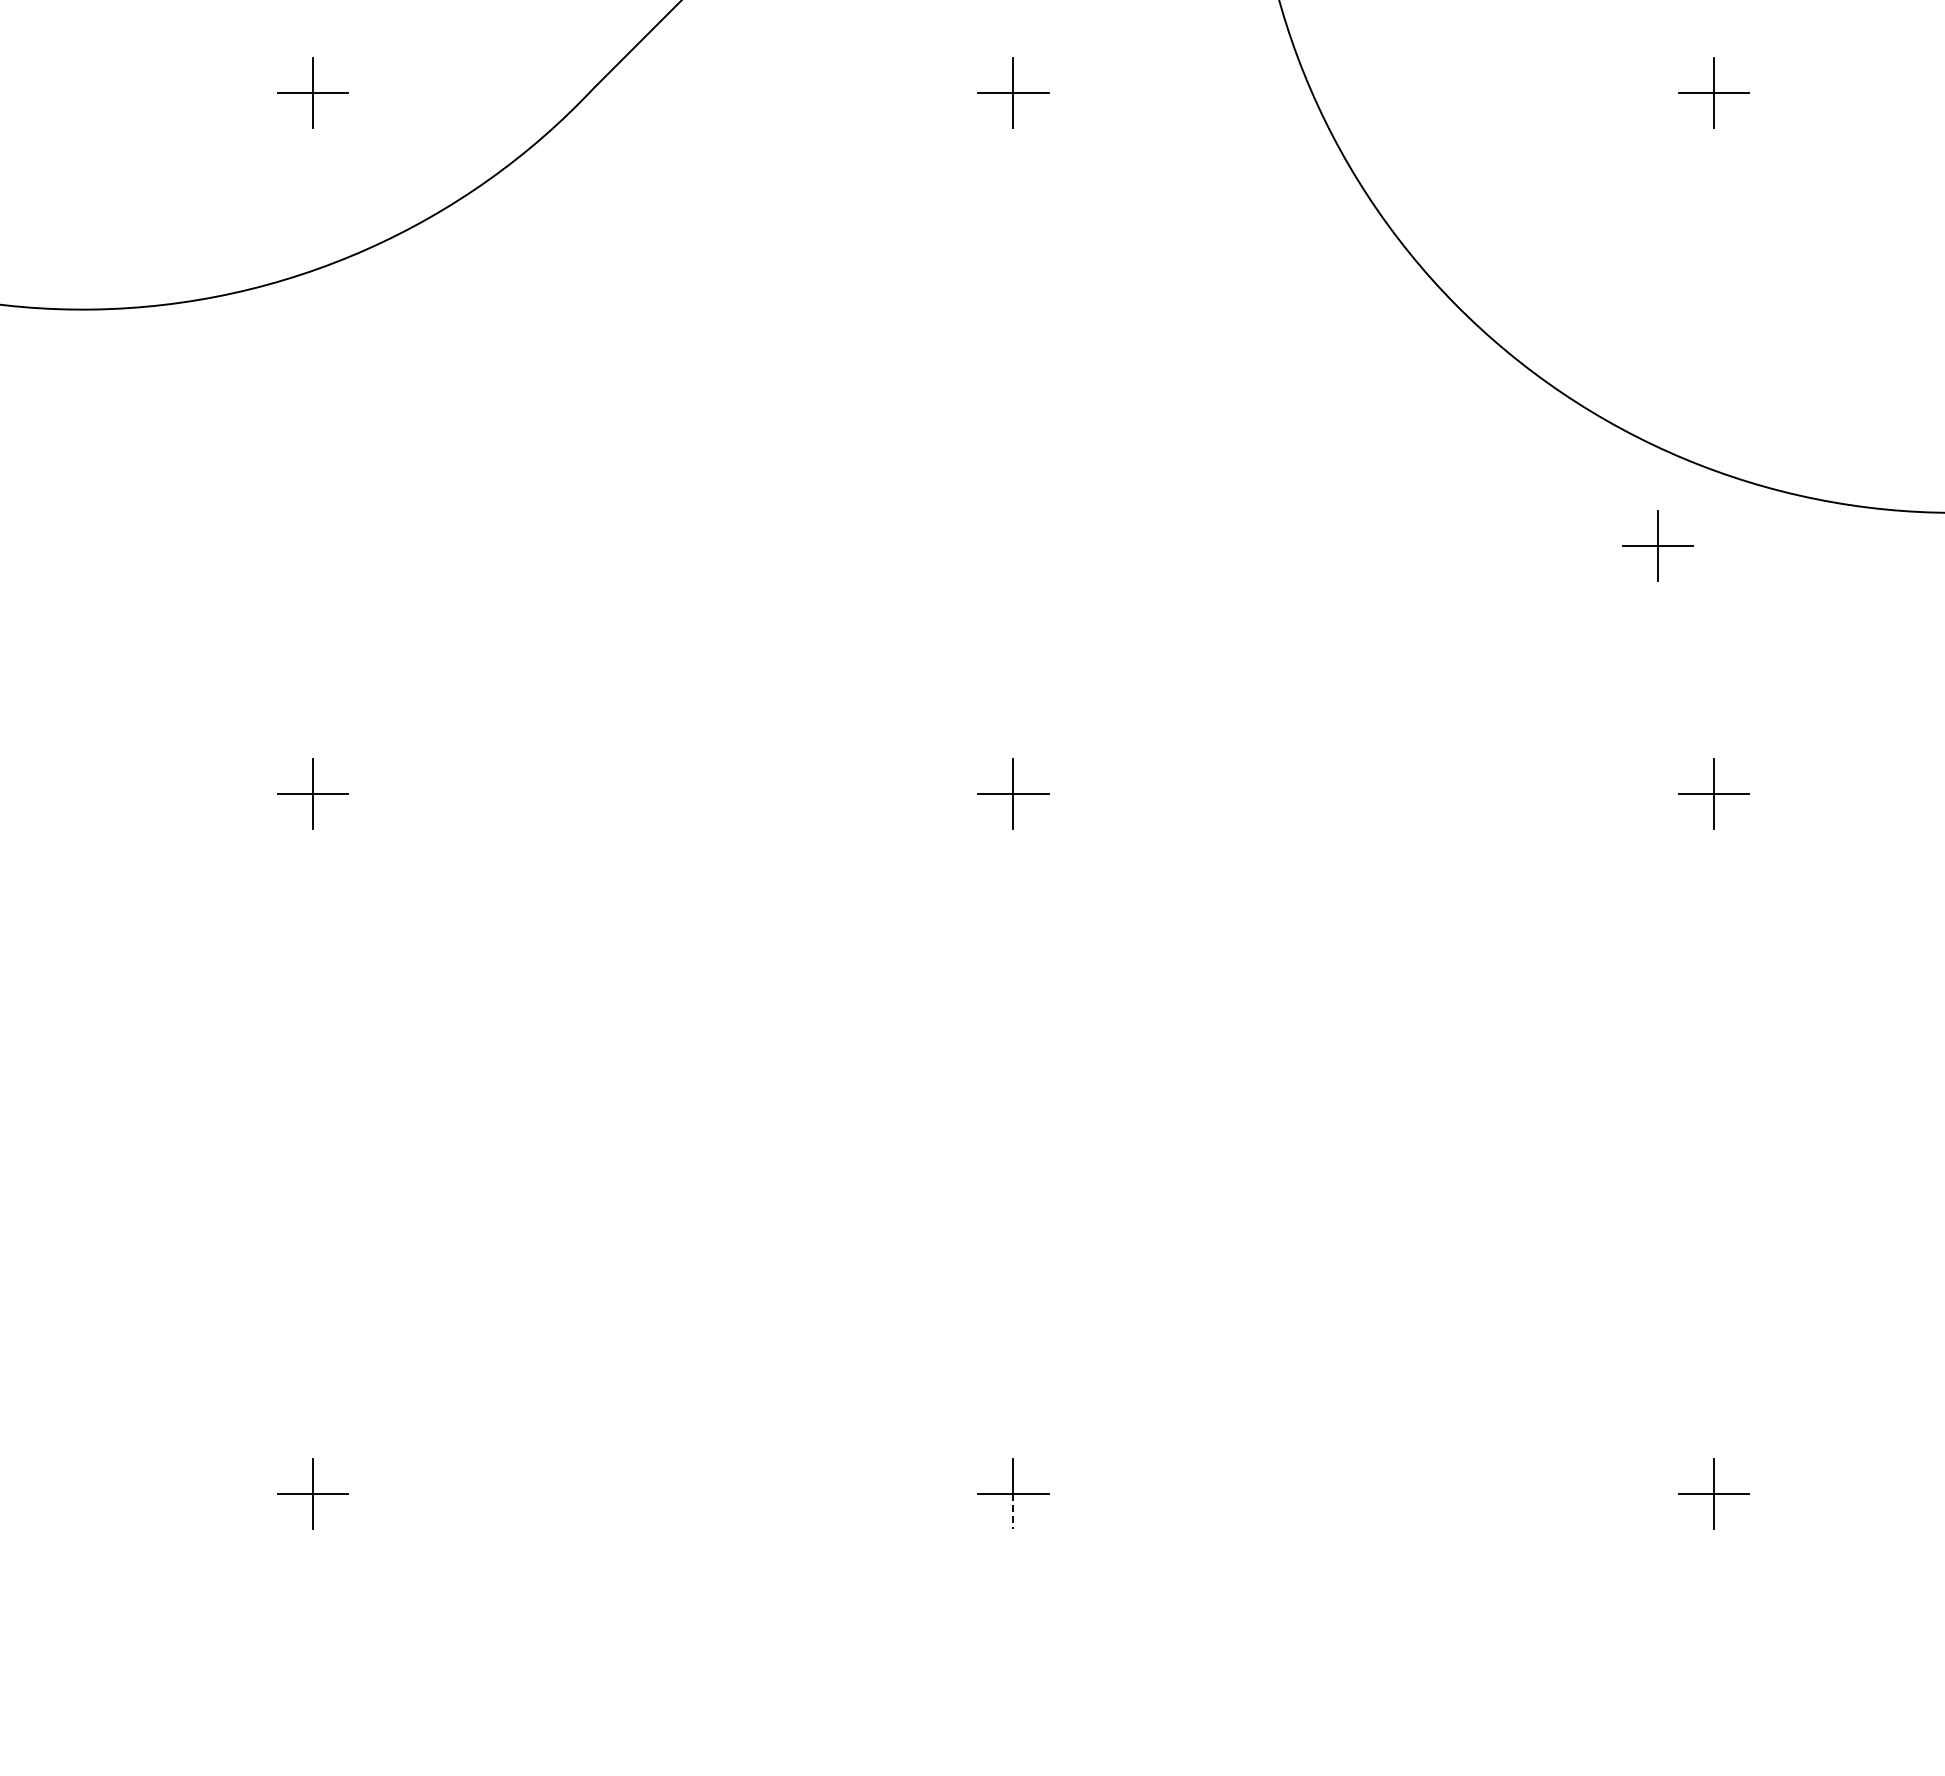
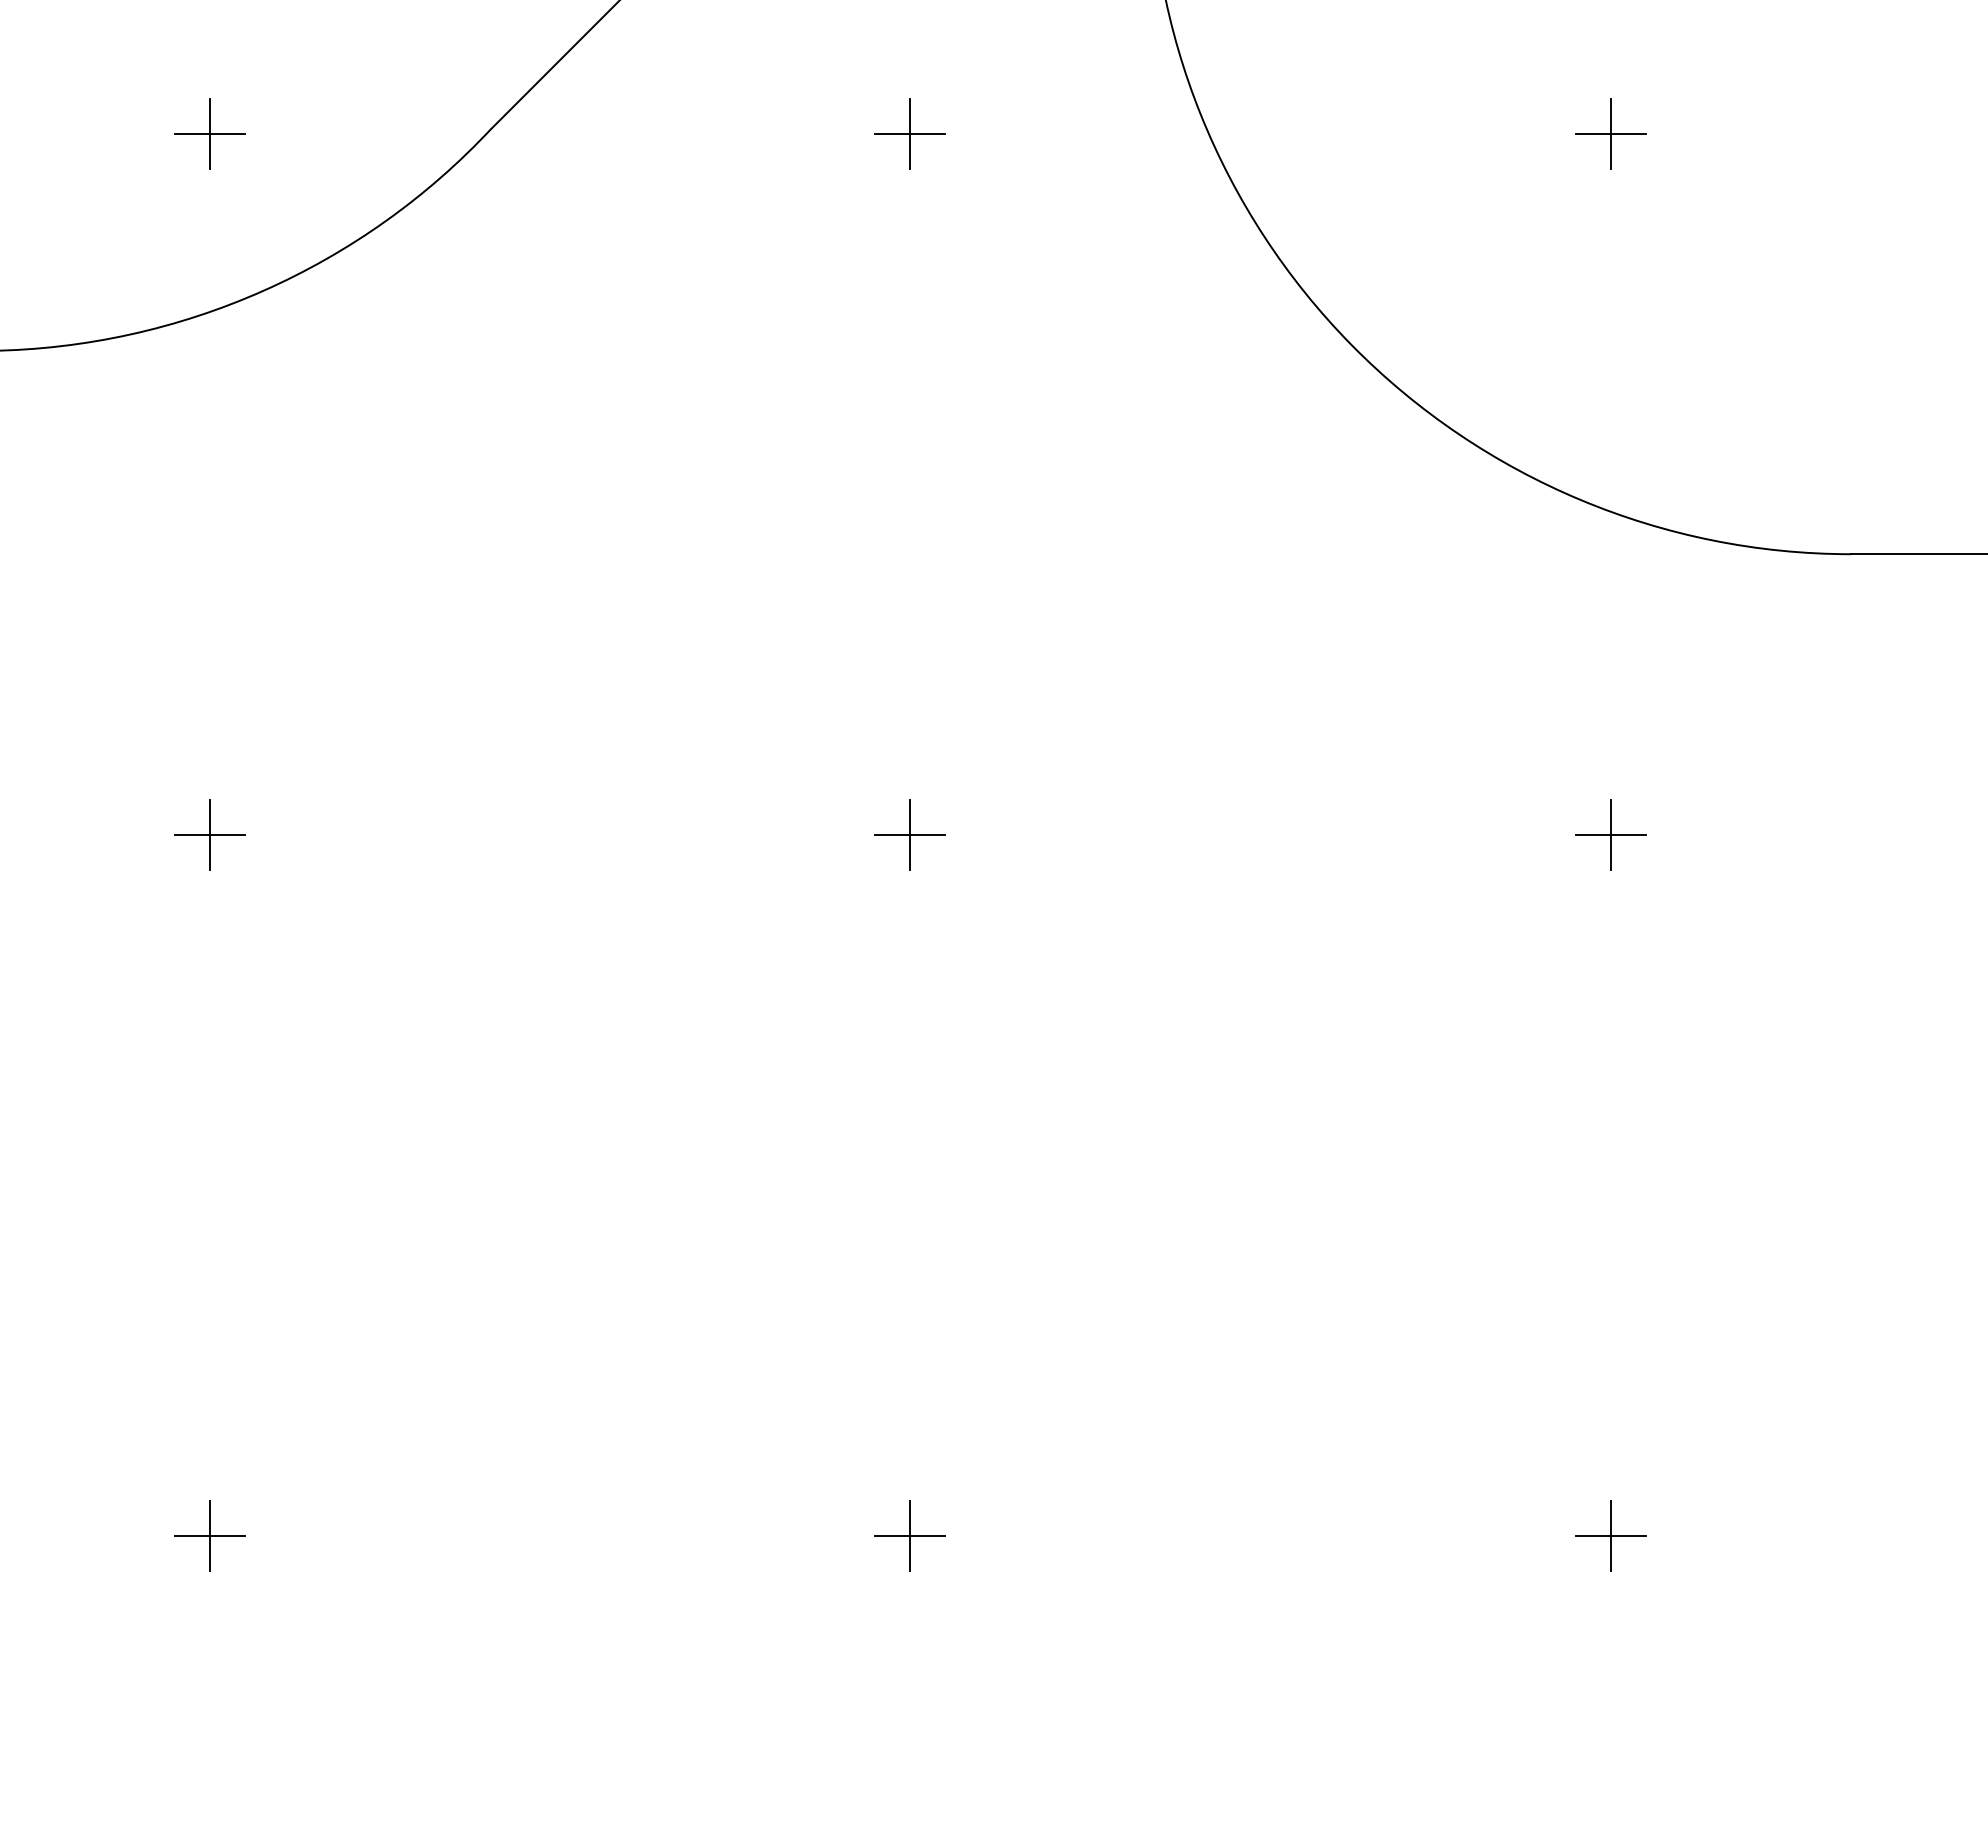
part: (1657, 545) -> (1554, 586), removed
line: (1013, 1512) -> (910, 1553), dashed -> solid

